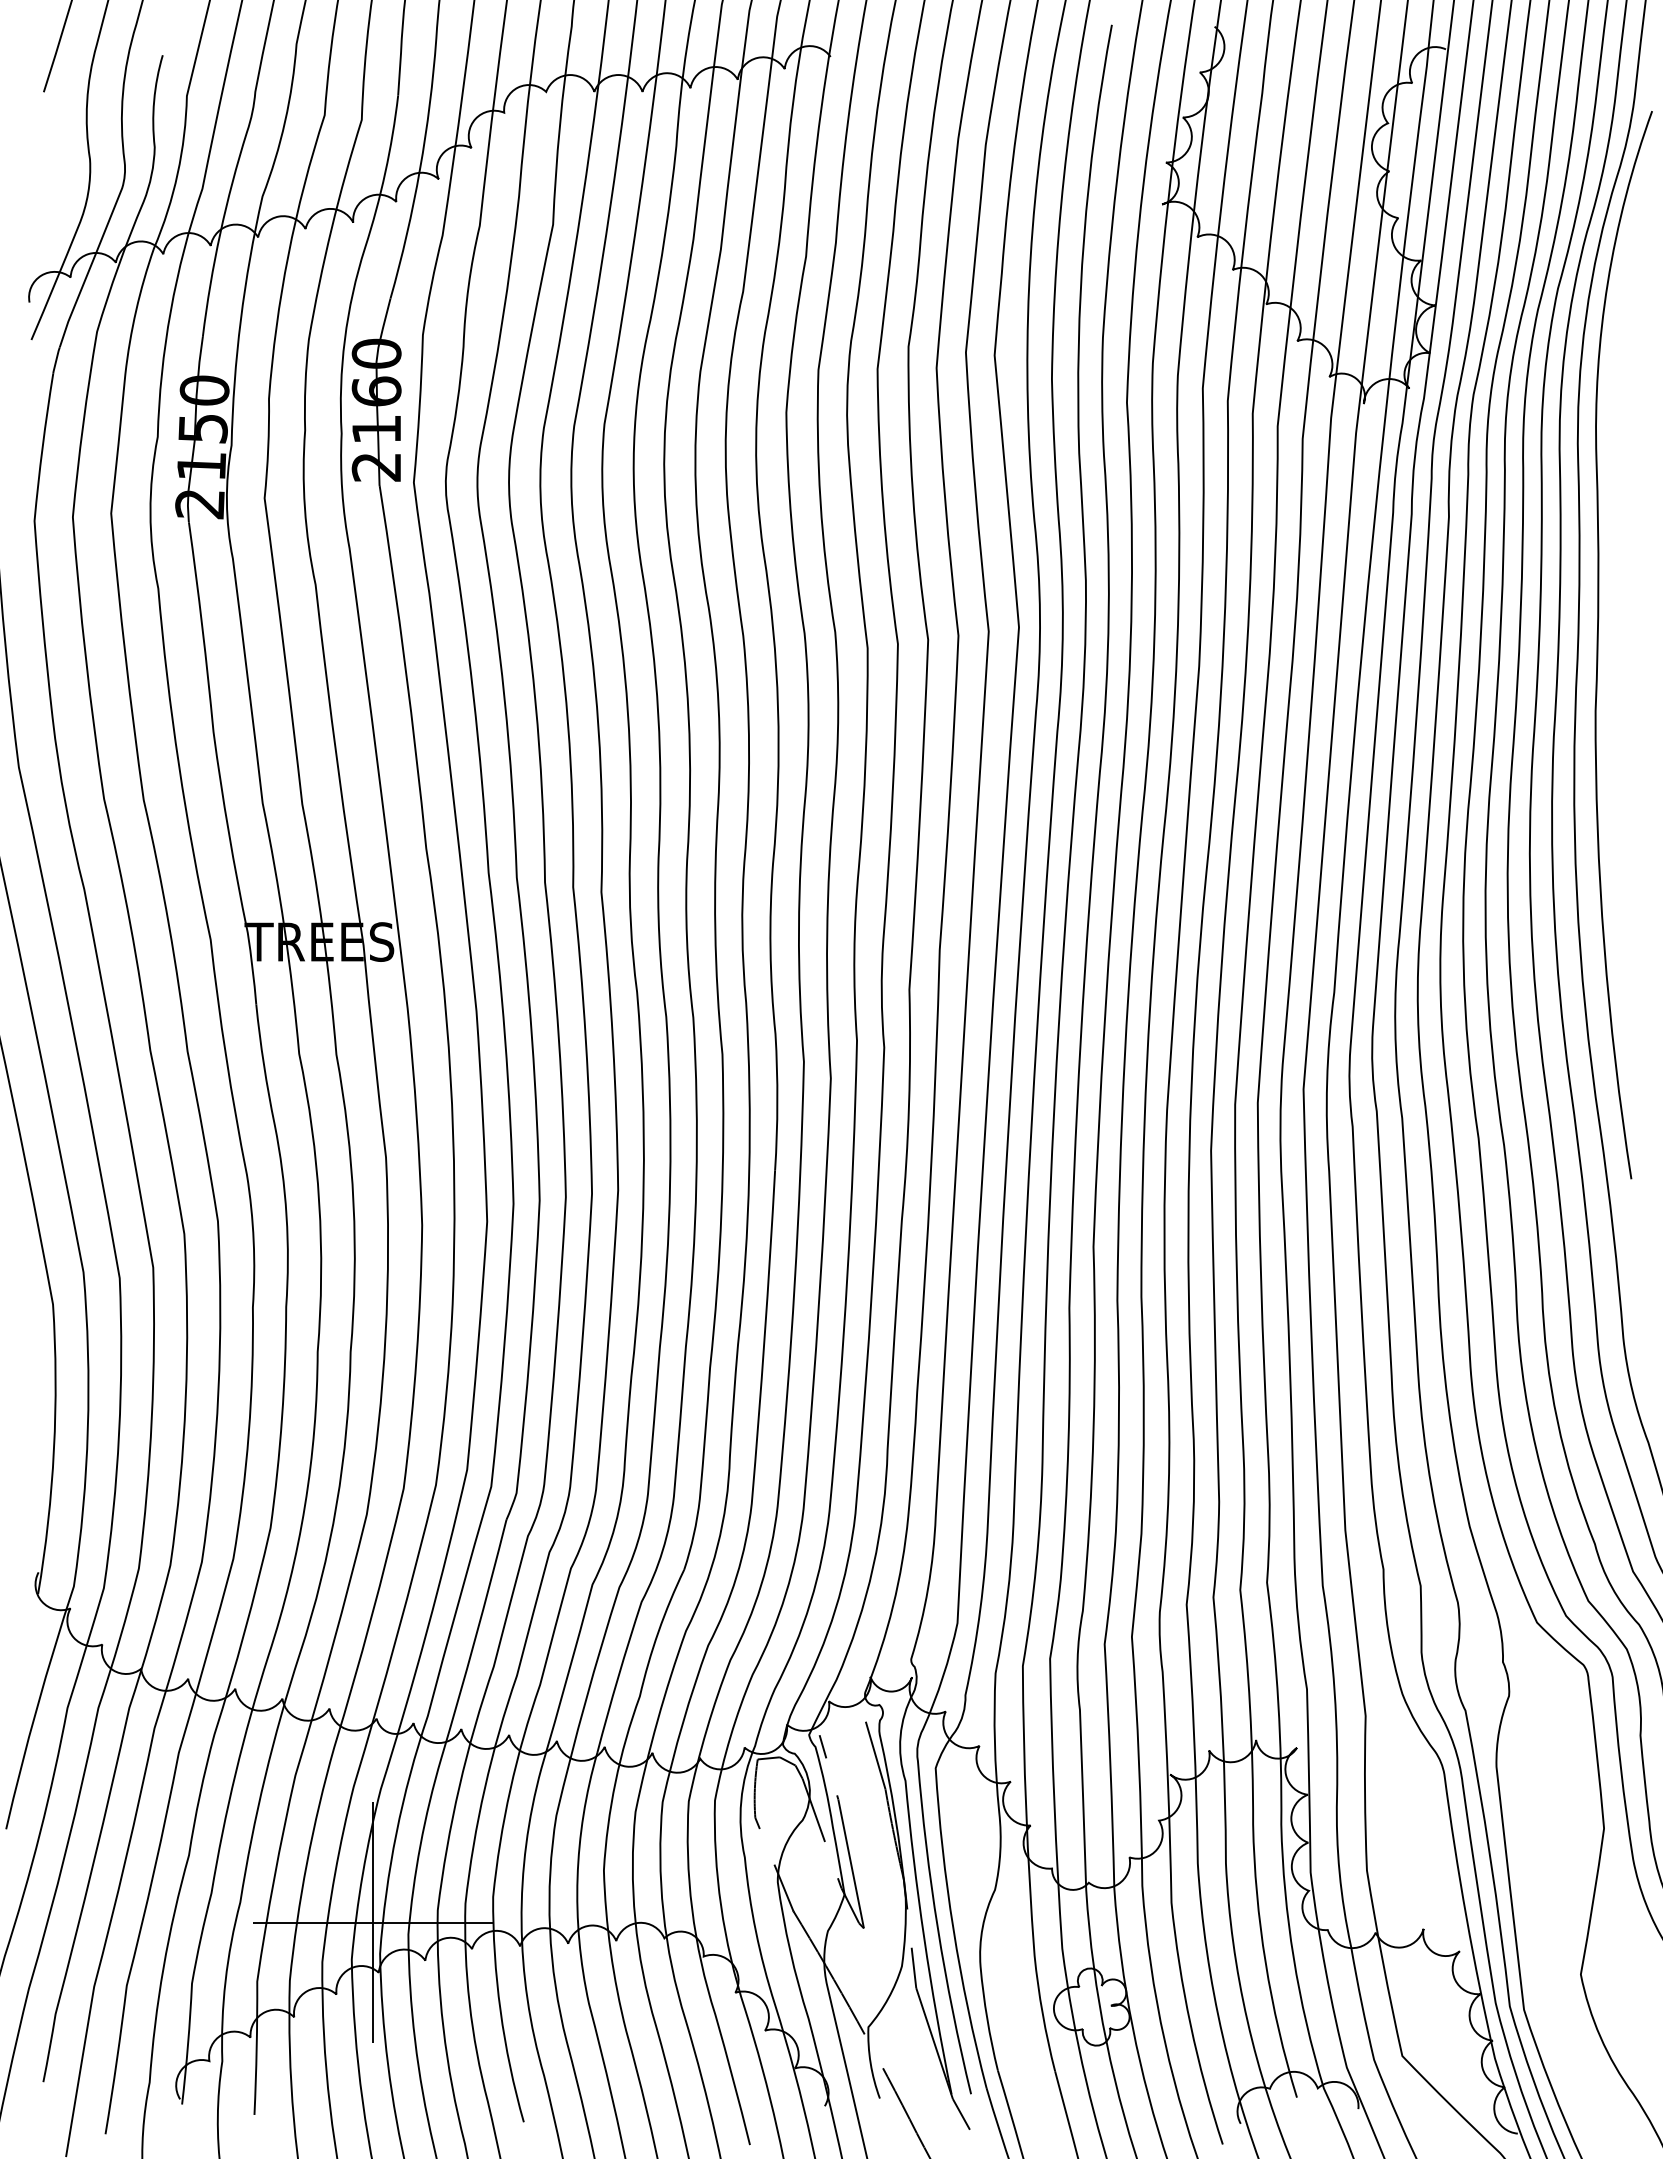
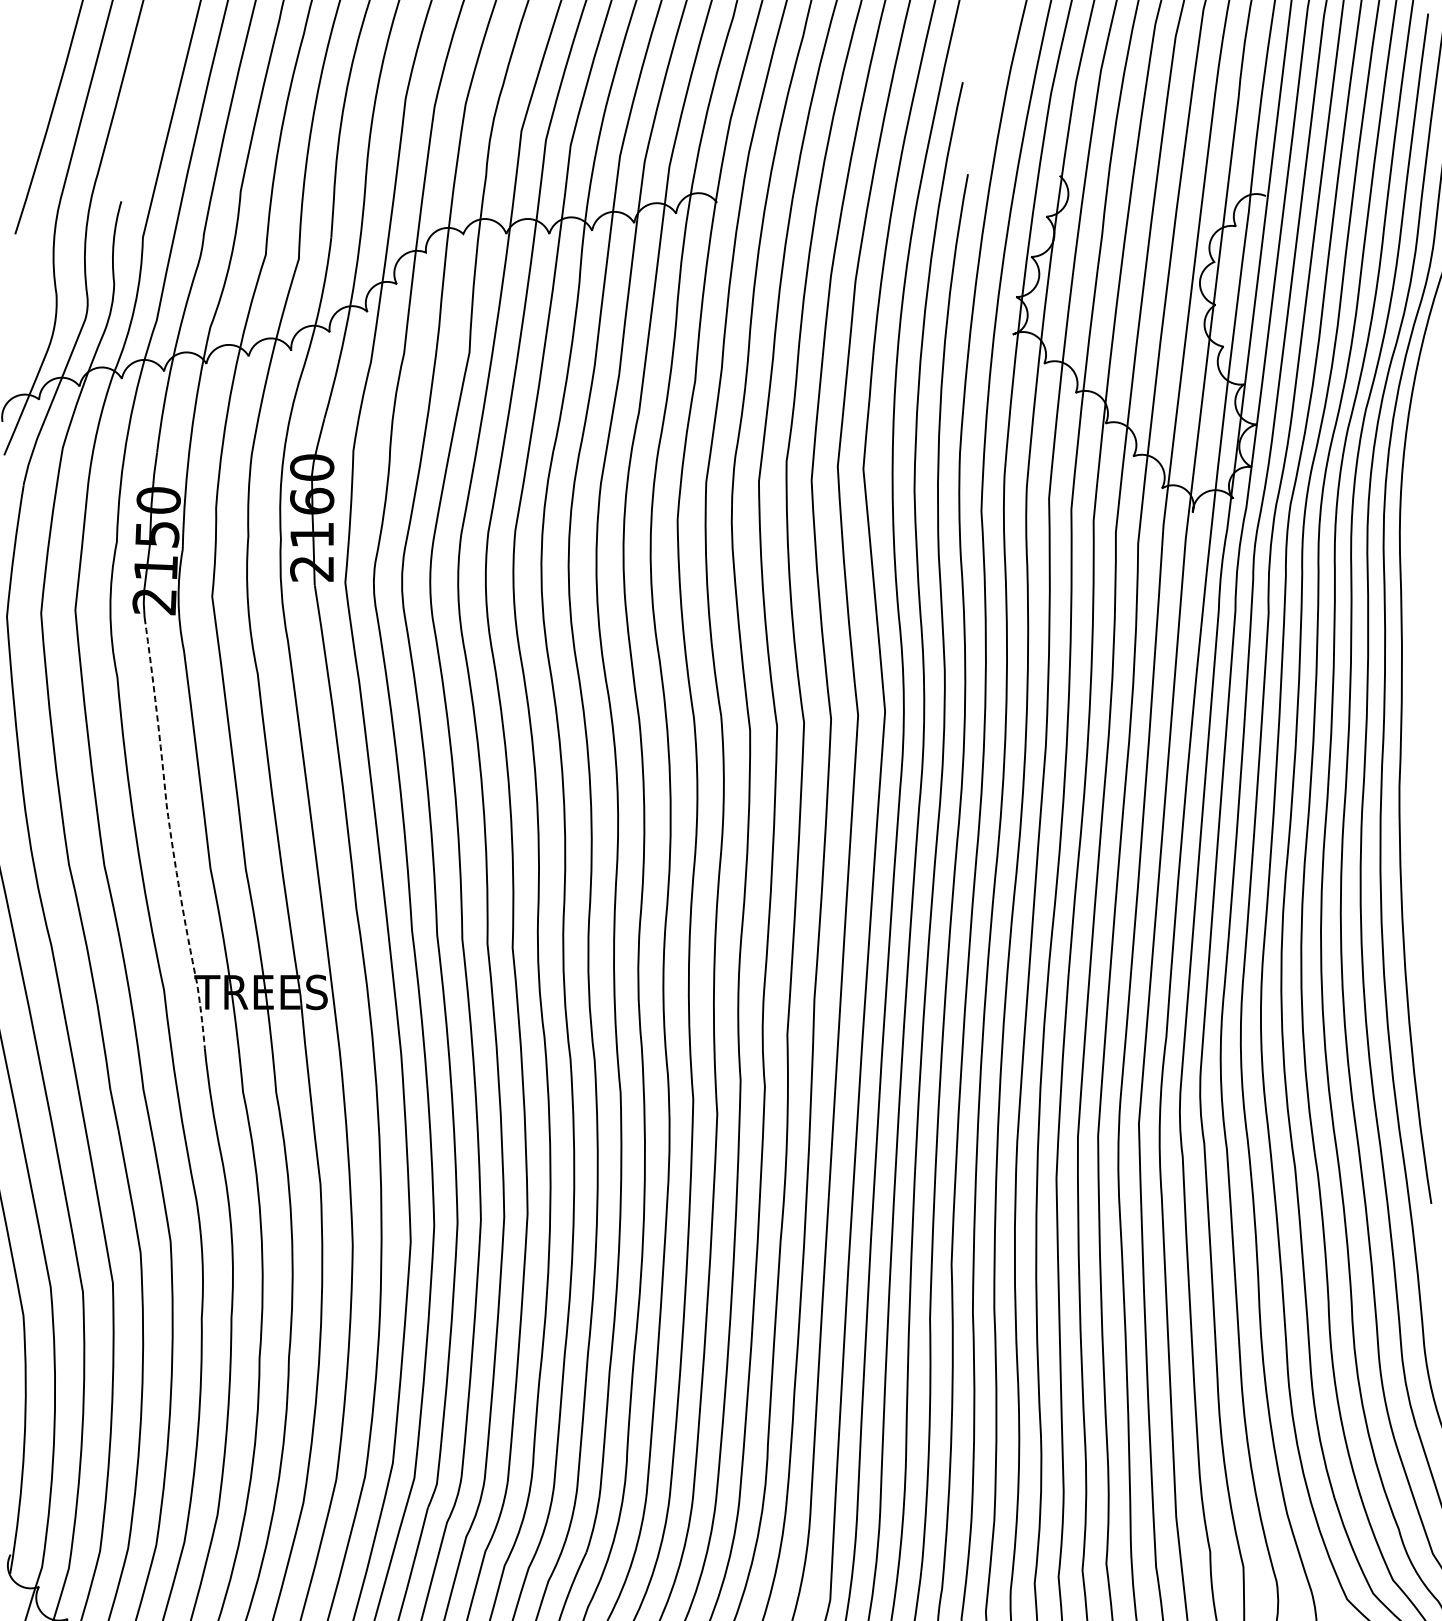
line: (218, 767) -> (171, 836), solid -> dashed

